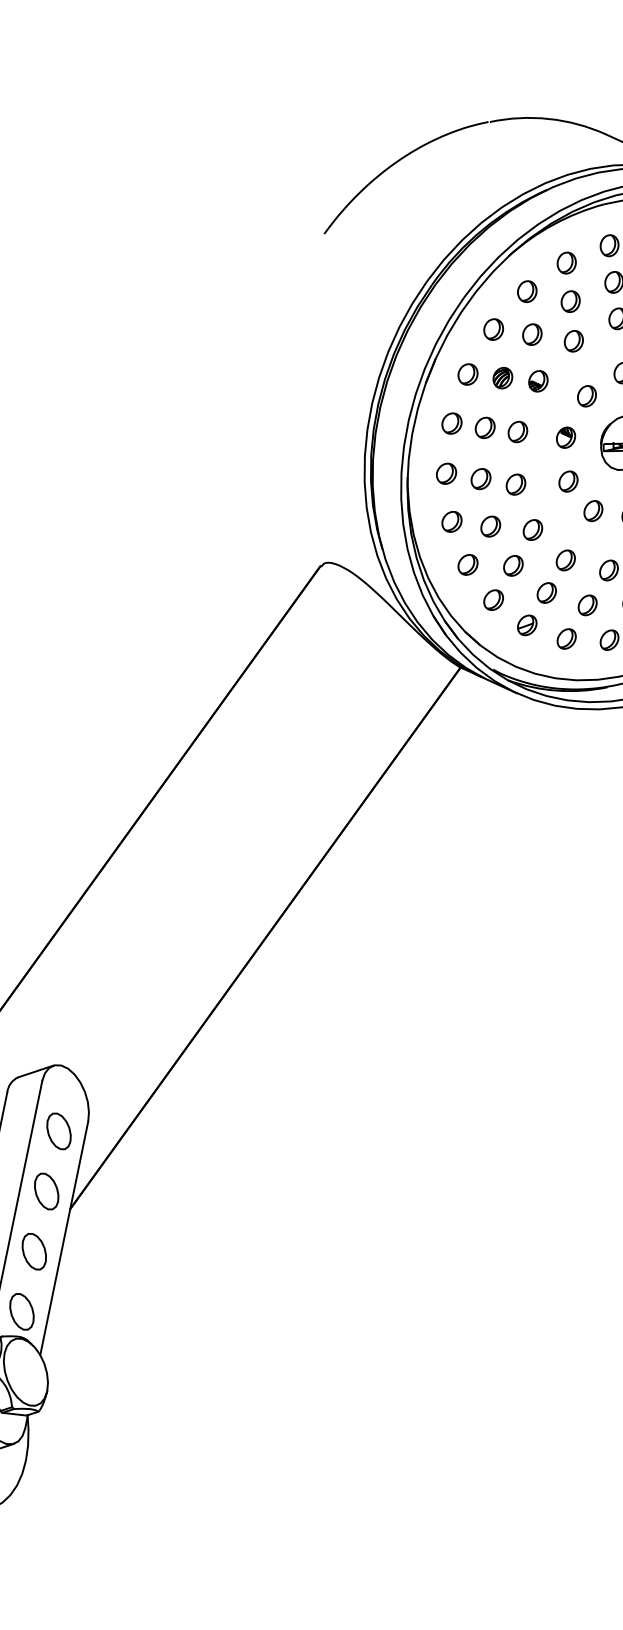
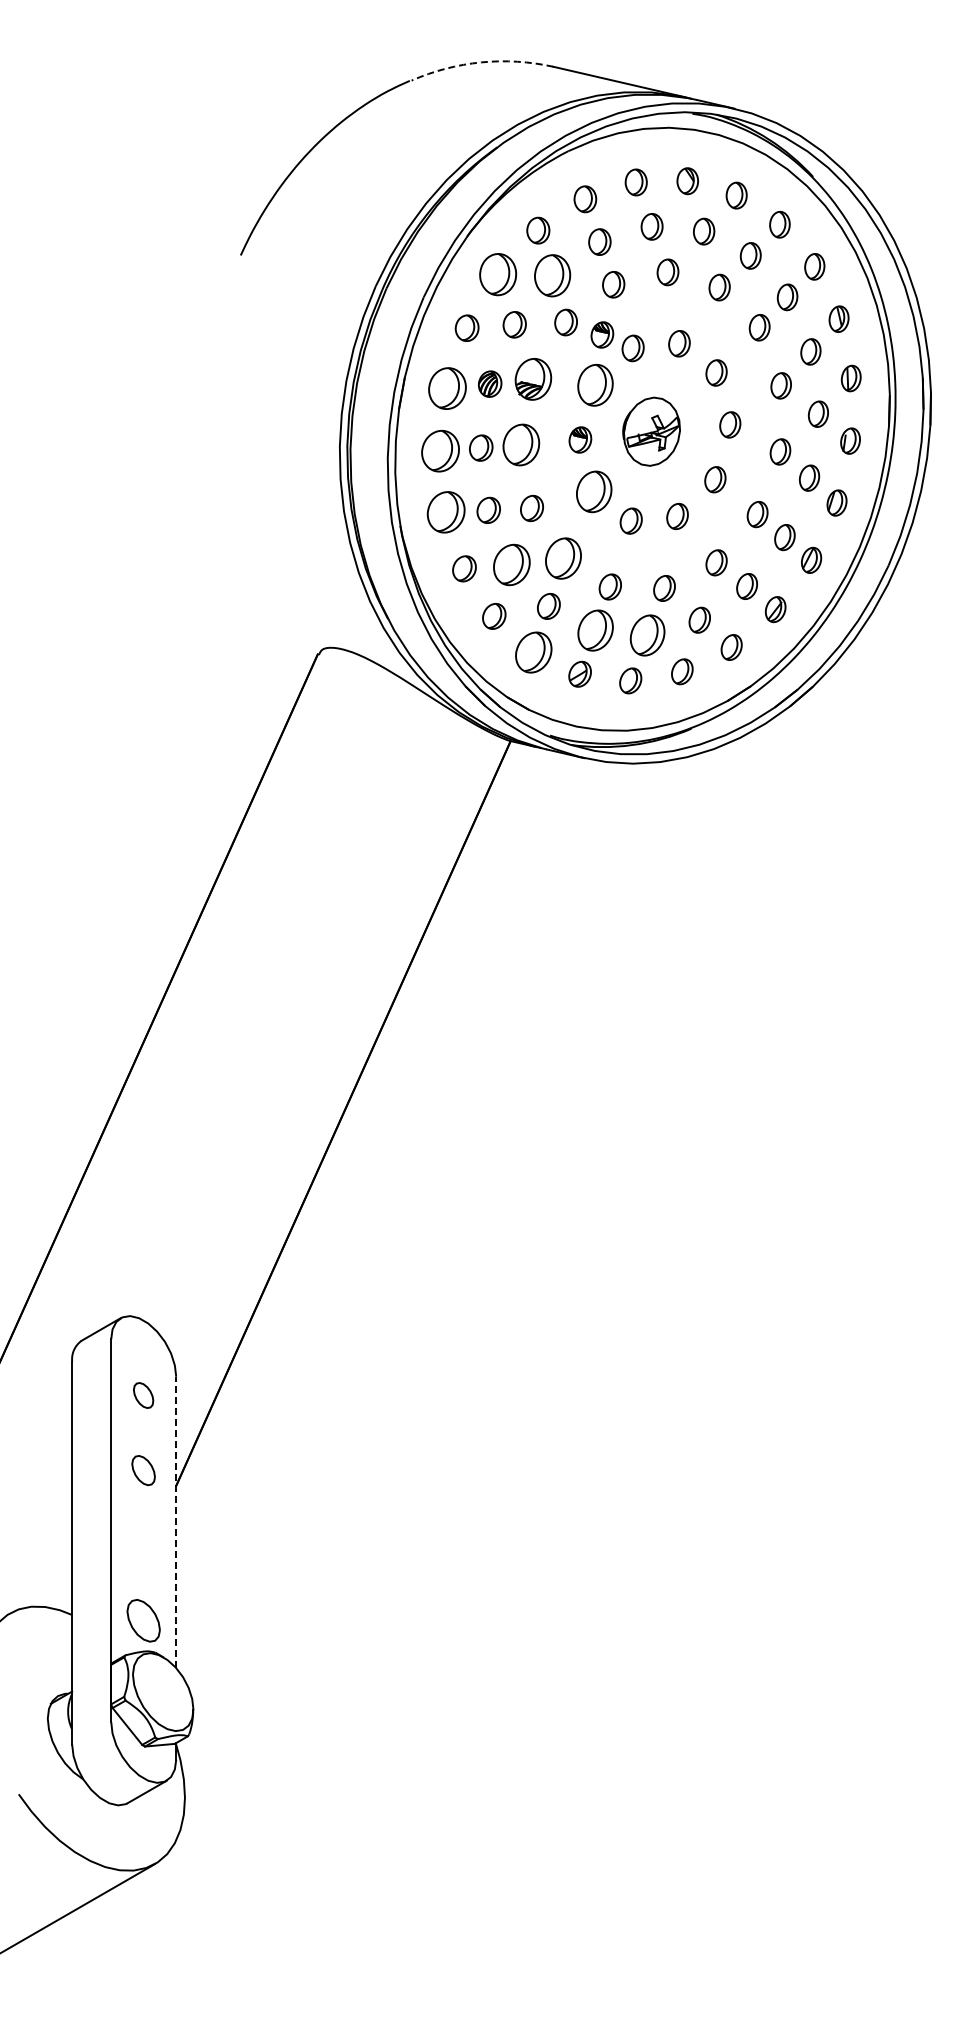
arc: (548, 119) -> (481, 62), solid -> dashed
part: (526, 291) -> (497, 274), size x1.6
part: (570, 301) -> (552, 275), size x1.6
part: (601, 356) -> (602, 334), added
part: (468, 373) -> (447, 387), size x1.6
part: (538, 380) -> (533, 378), size x1.6
part: (586, 395) -> (594, 384), size x1.6
part: (451, 422) -> (439, 450), size x1.6
part: (518, 431) -> (521, 444), size x1.6
part: (446, 473) -> (445, 512), size x1.6
part: (568, 481) -> (593, 491), size x1.6
part: (491, 526) -> (512, 564), size x1.6
part: (532, 529) -> (563, 558), size x1.6
part: (546, 592) -> (595, 630), size x1.6
part: (493, 599) -> (533, 651), size x1.6
part: (587, 605) -> (647, 635), size x1.6
part: (58, 1131) -> (143, 1395), size x0.6
part: (46, 1191) -> (143, 1470), size x0.7
line: (64, 1238) -> (176, 1522), solid -> dashed
part: (34, 1251) -> (143, 1545), removed

